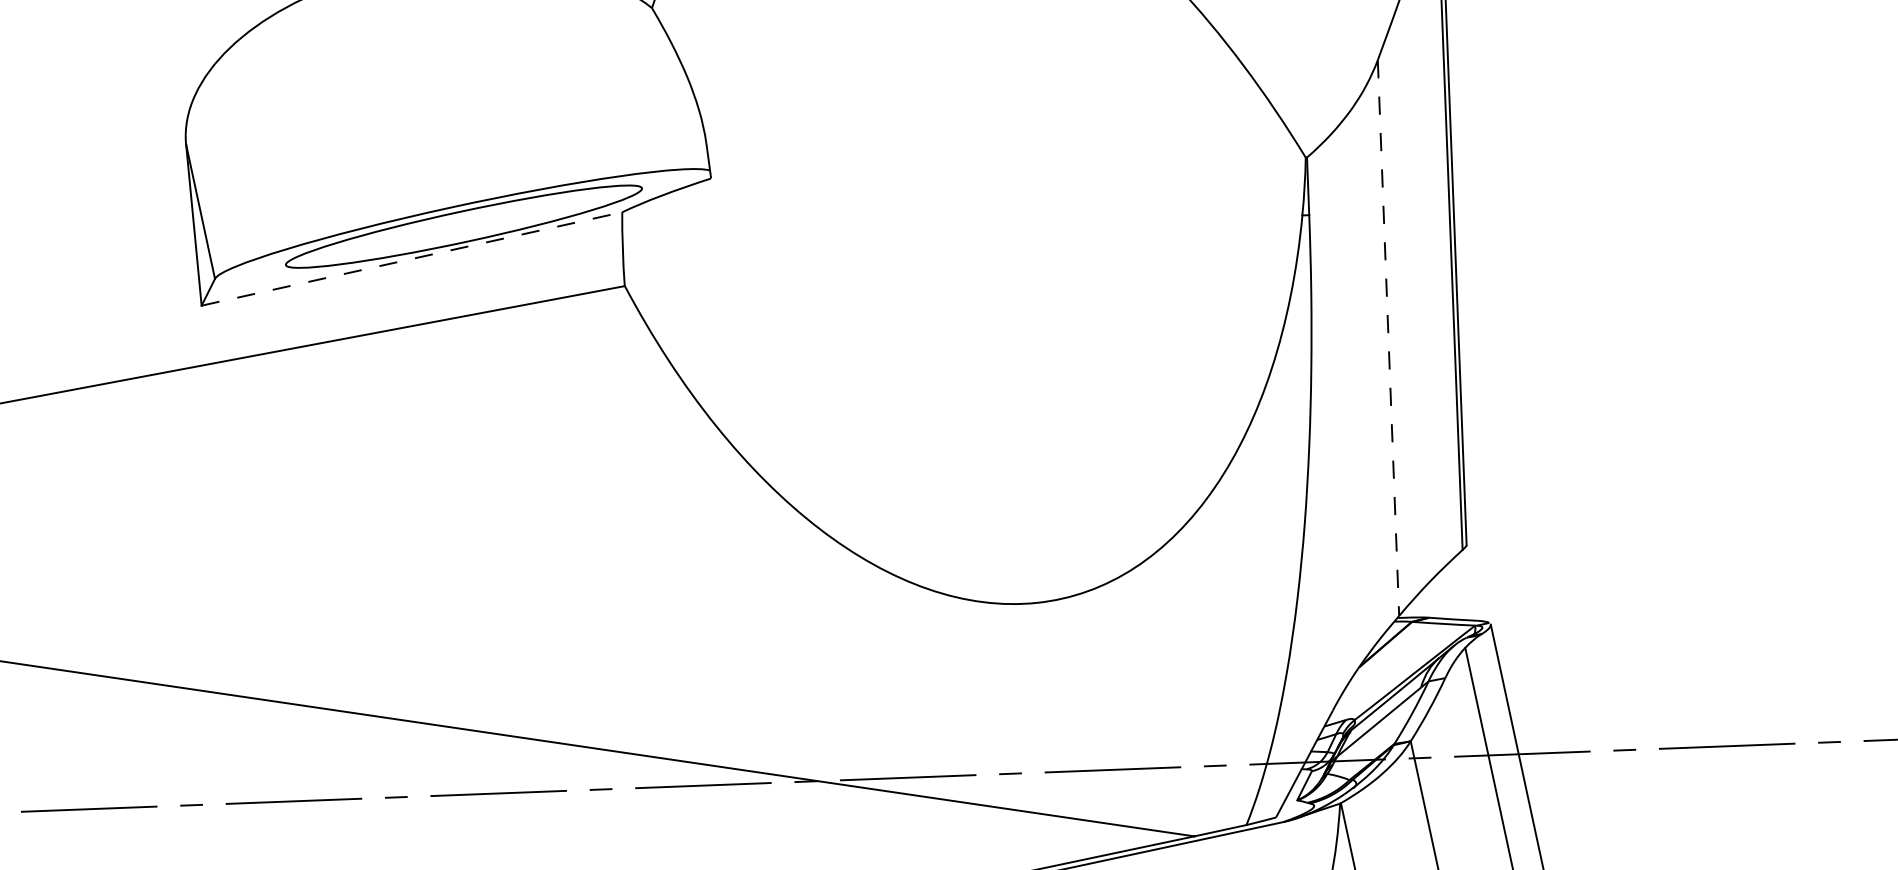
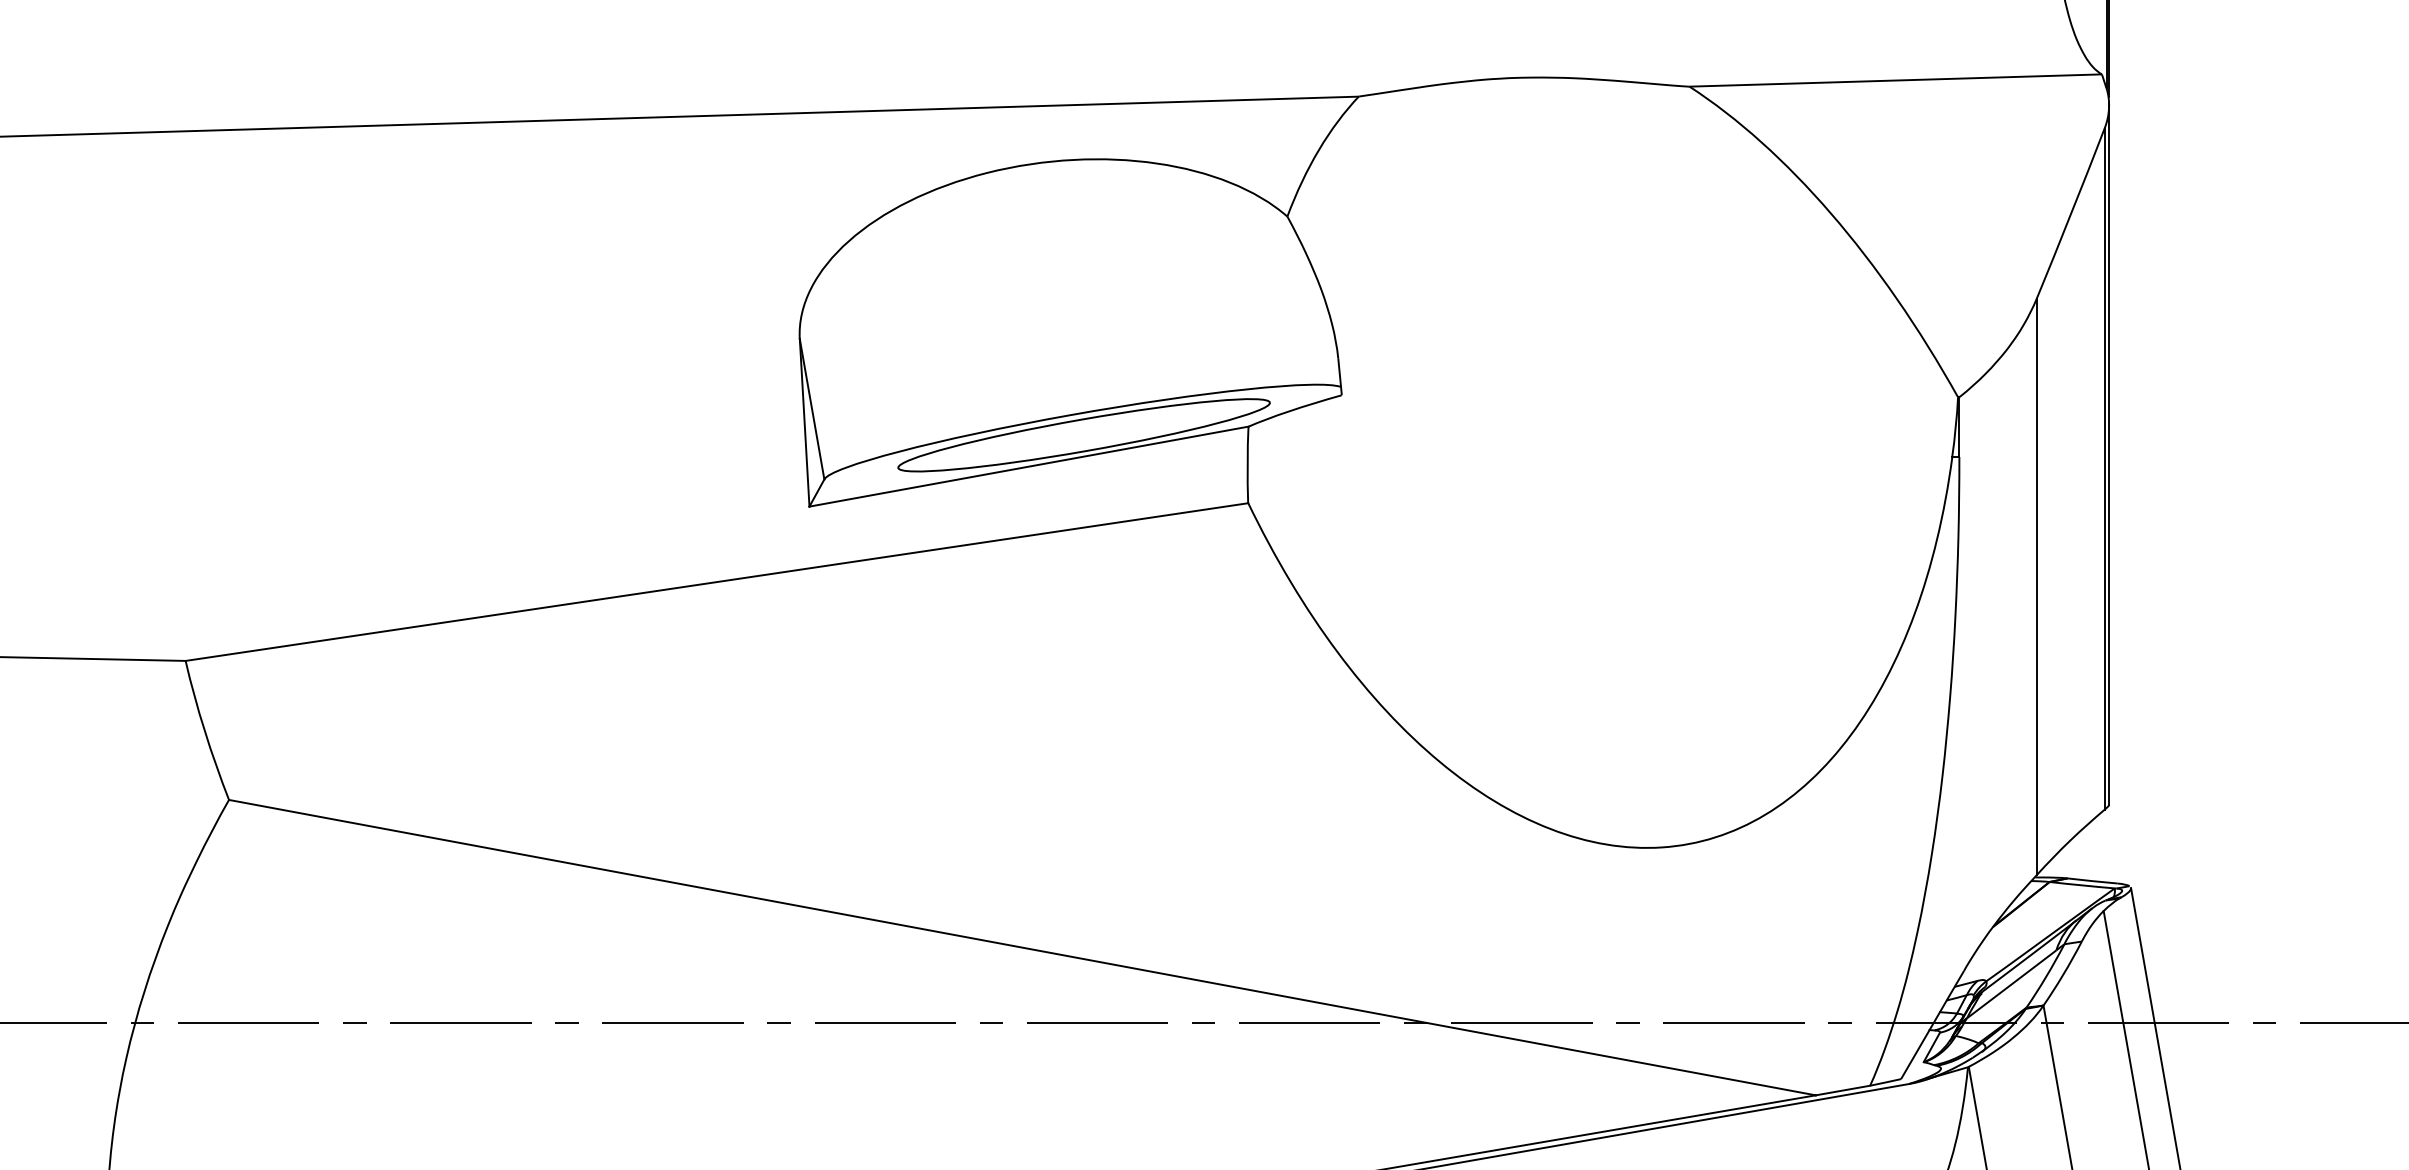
line: (412, 258) -> (1029, 466), dashed -> solid
line: (1388, 338) -> (2036, 587), dashed -> solid

